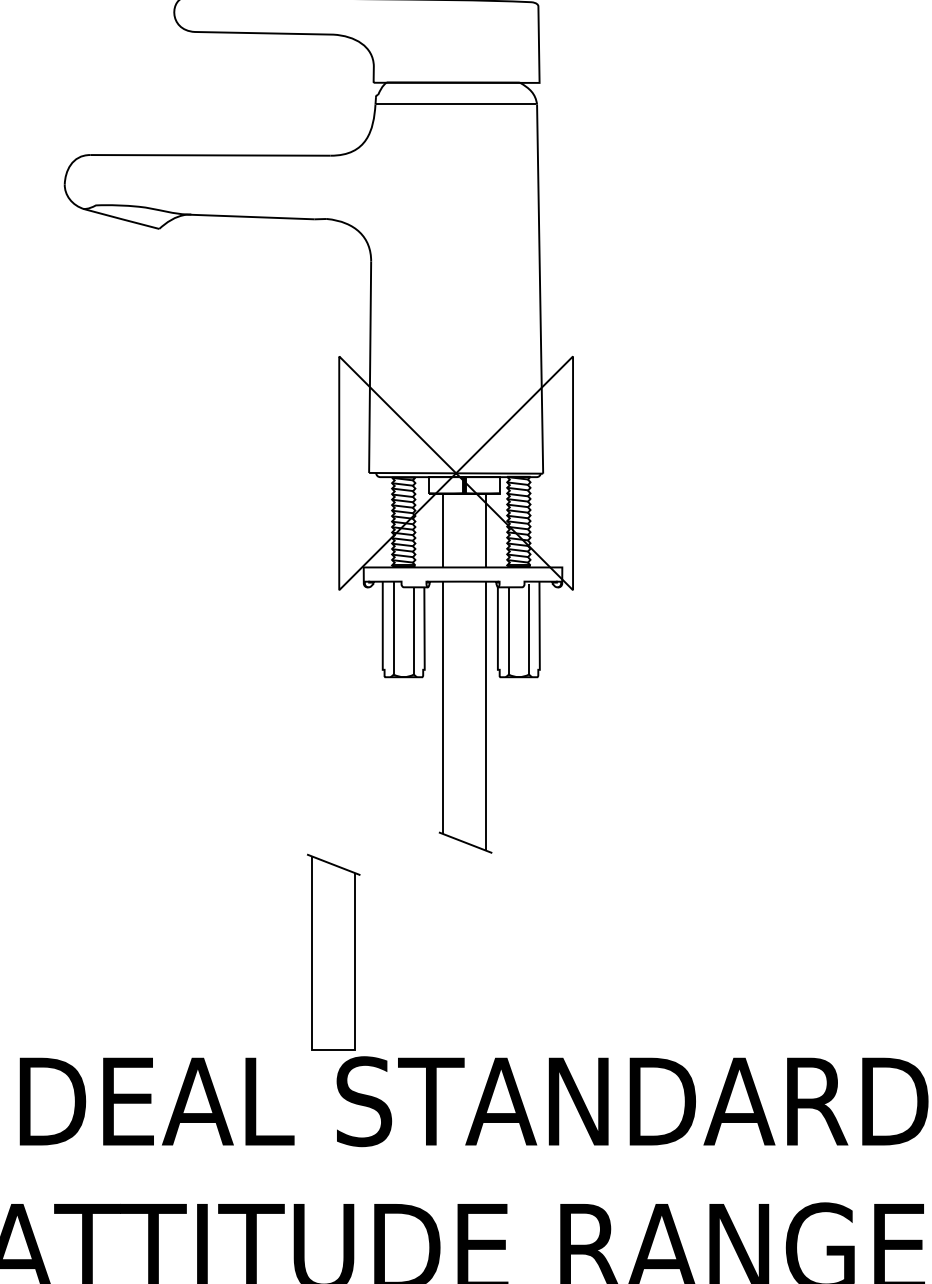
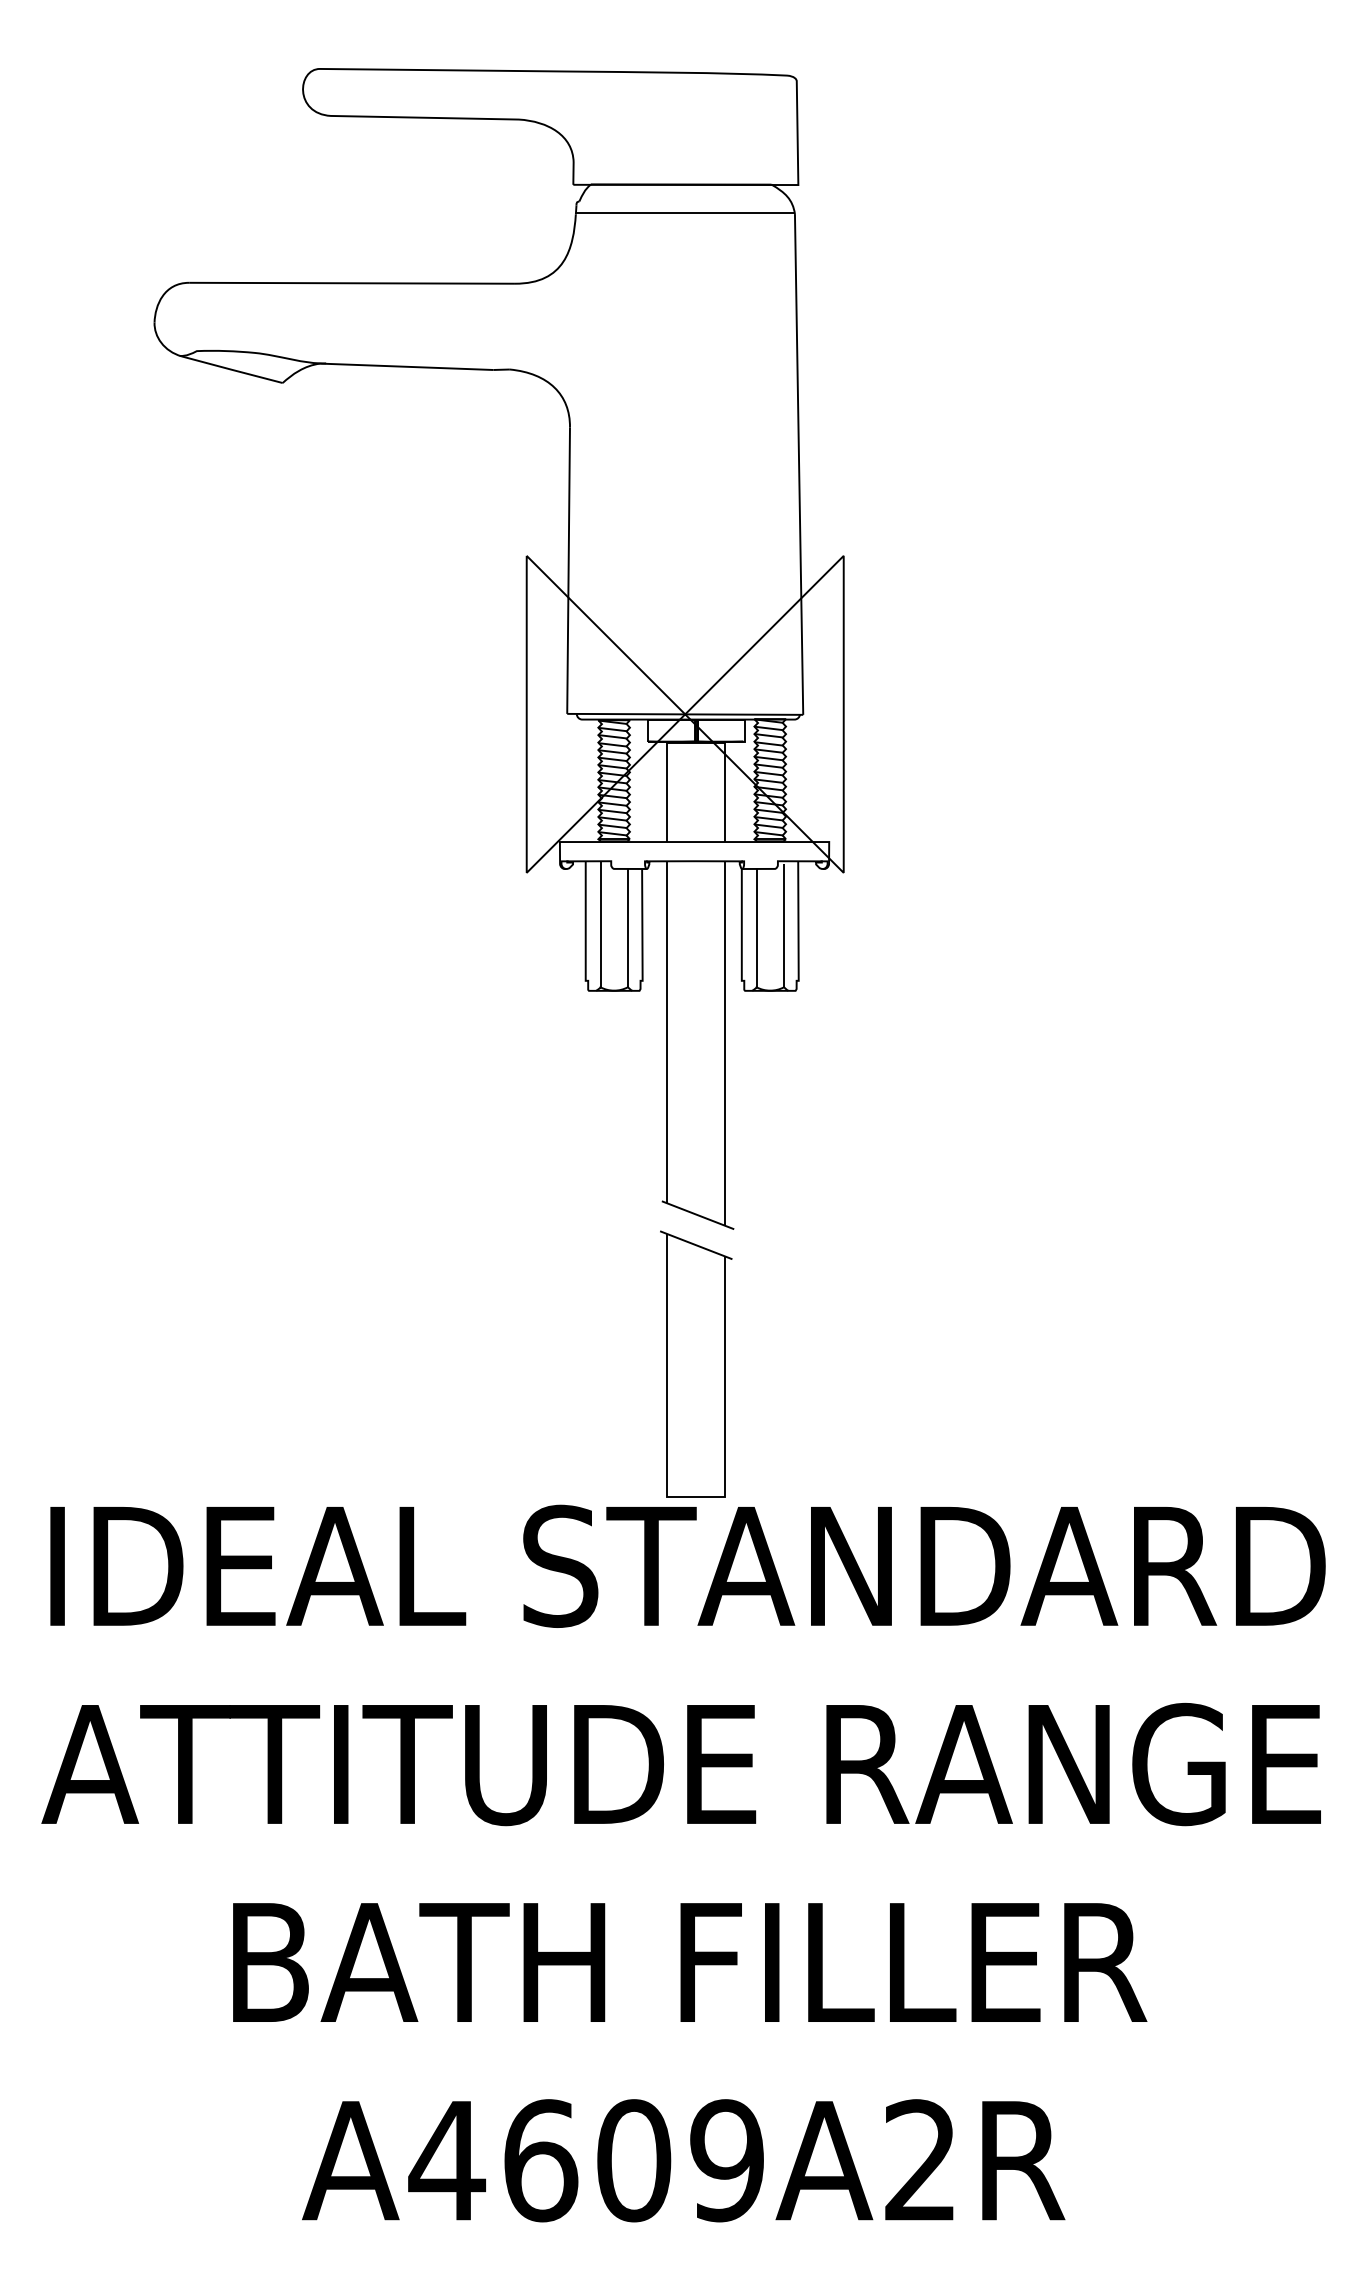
part: (333, 952) -> (696, 1363), moved

